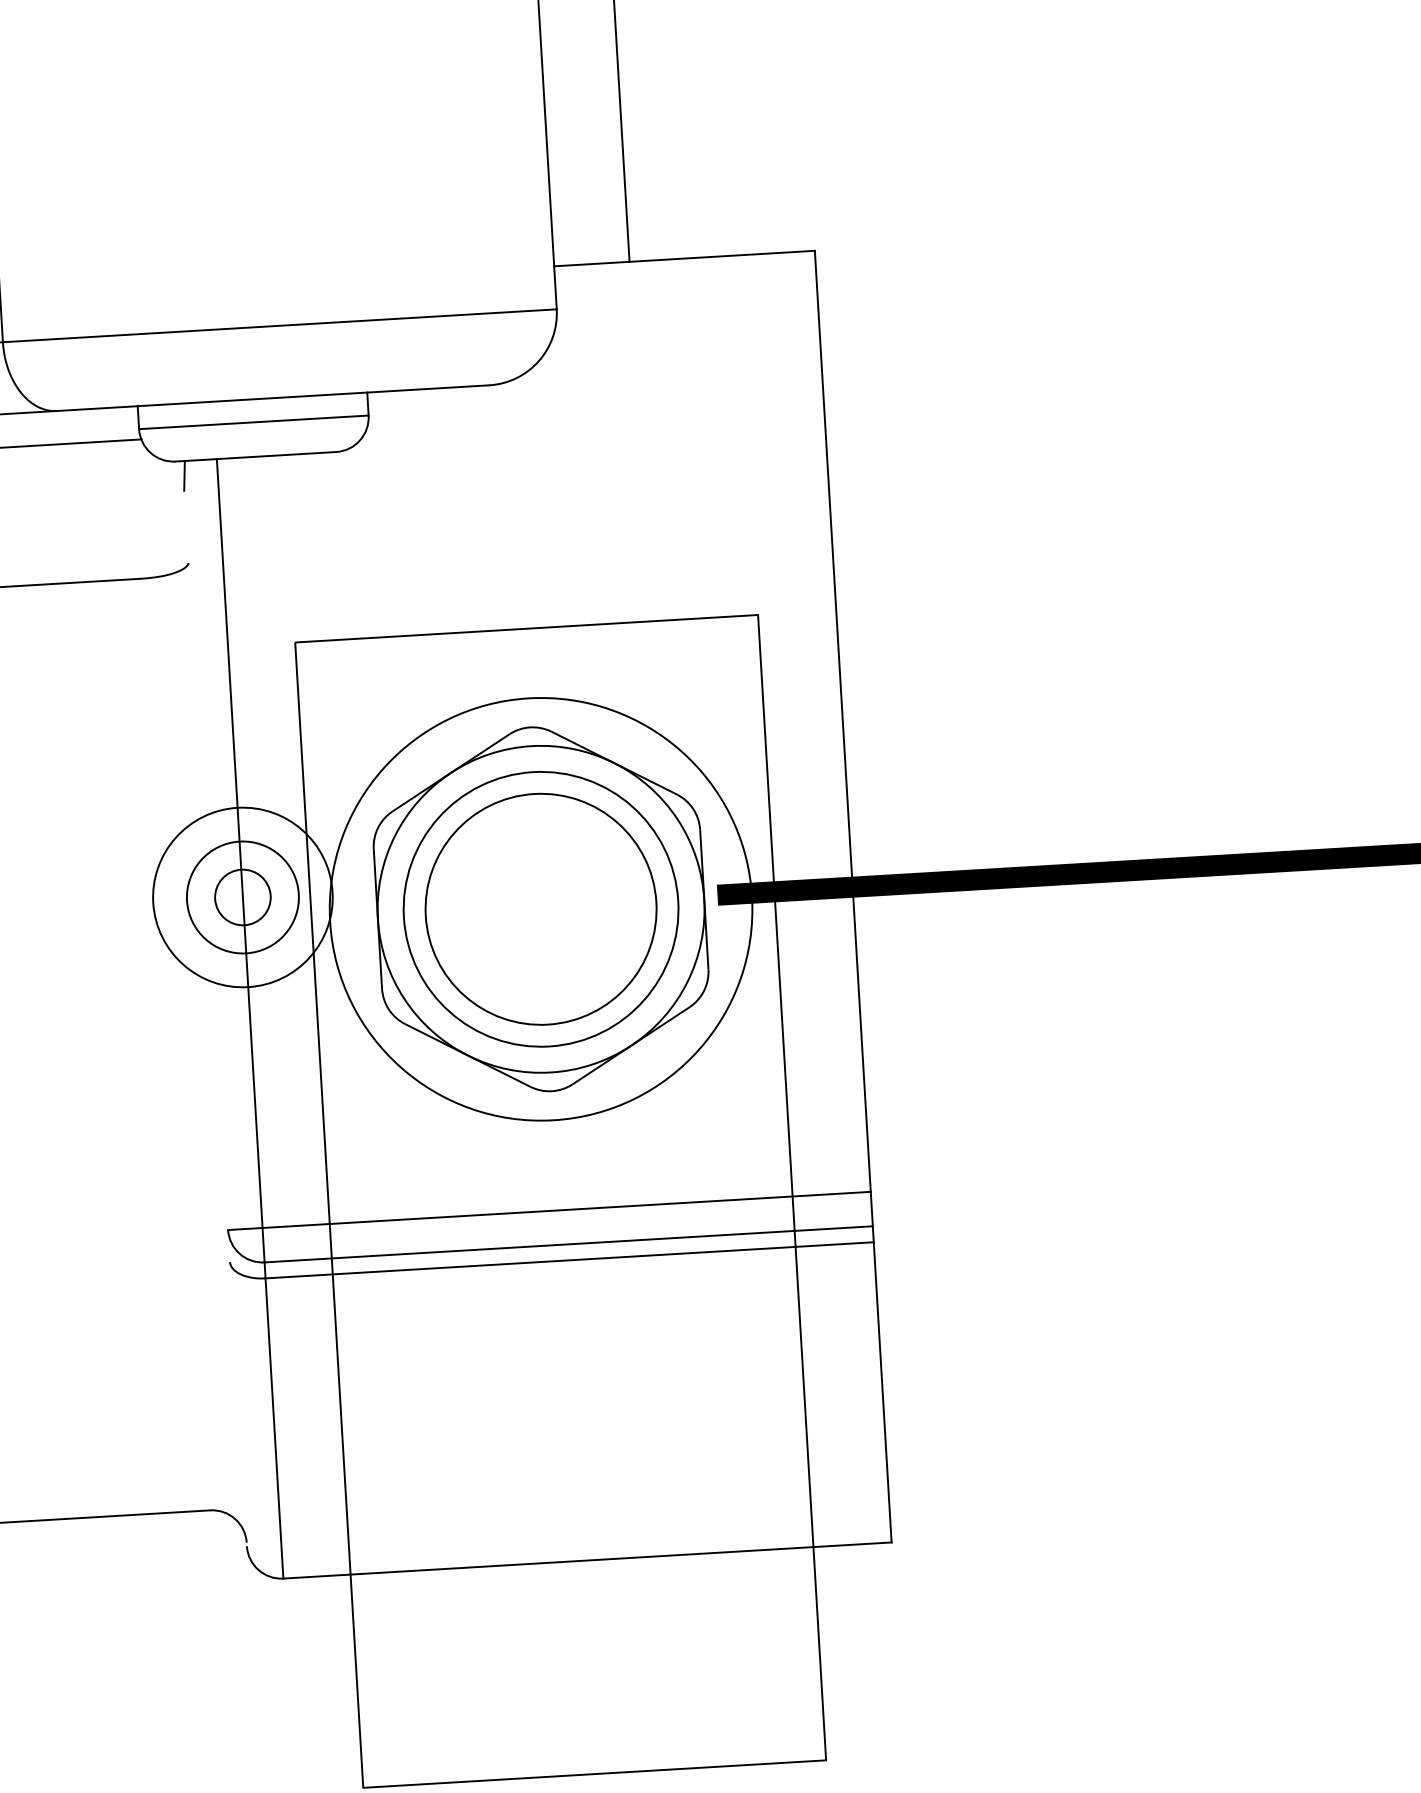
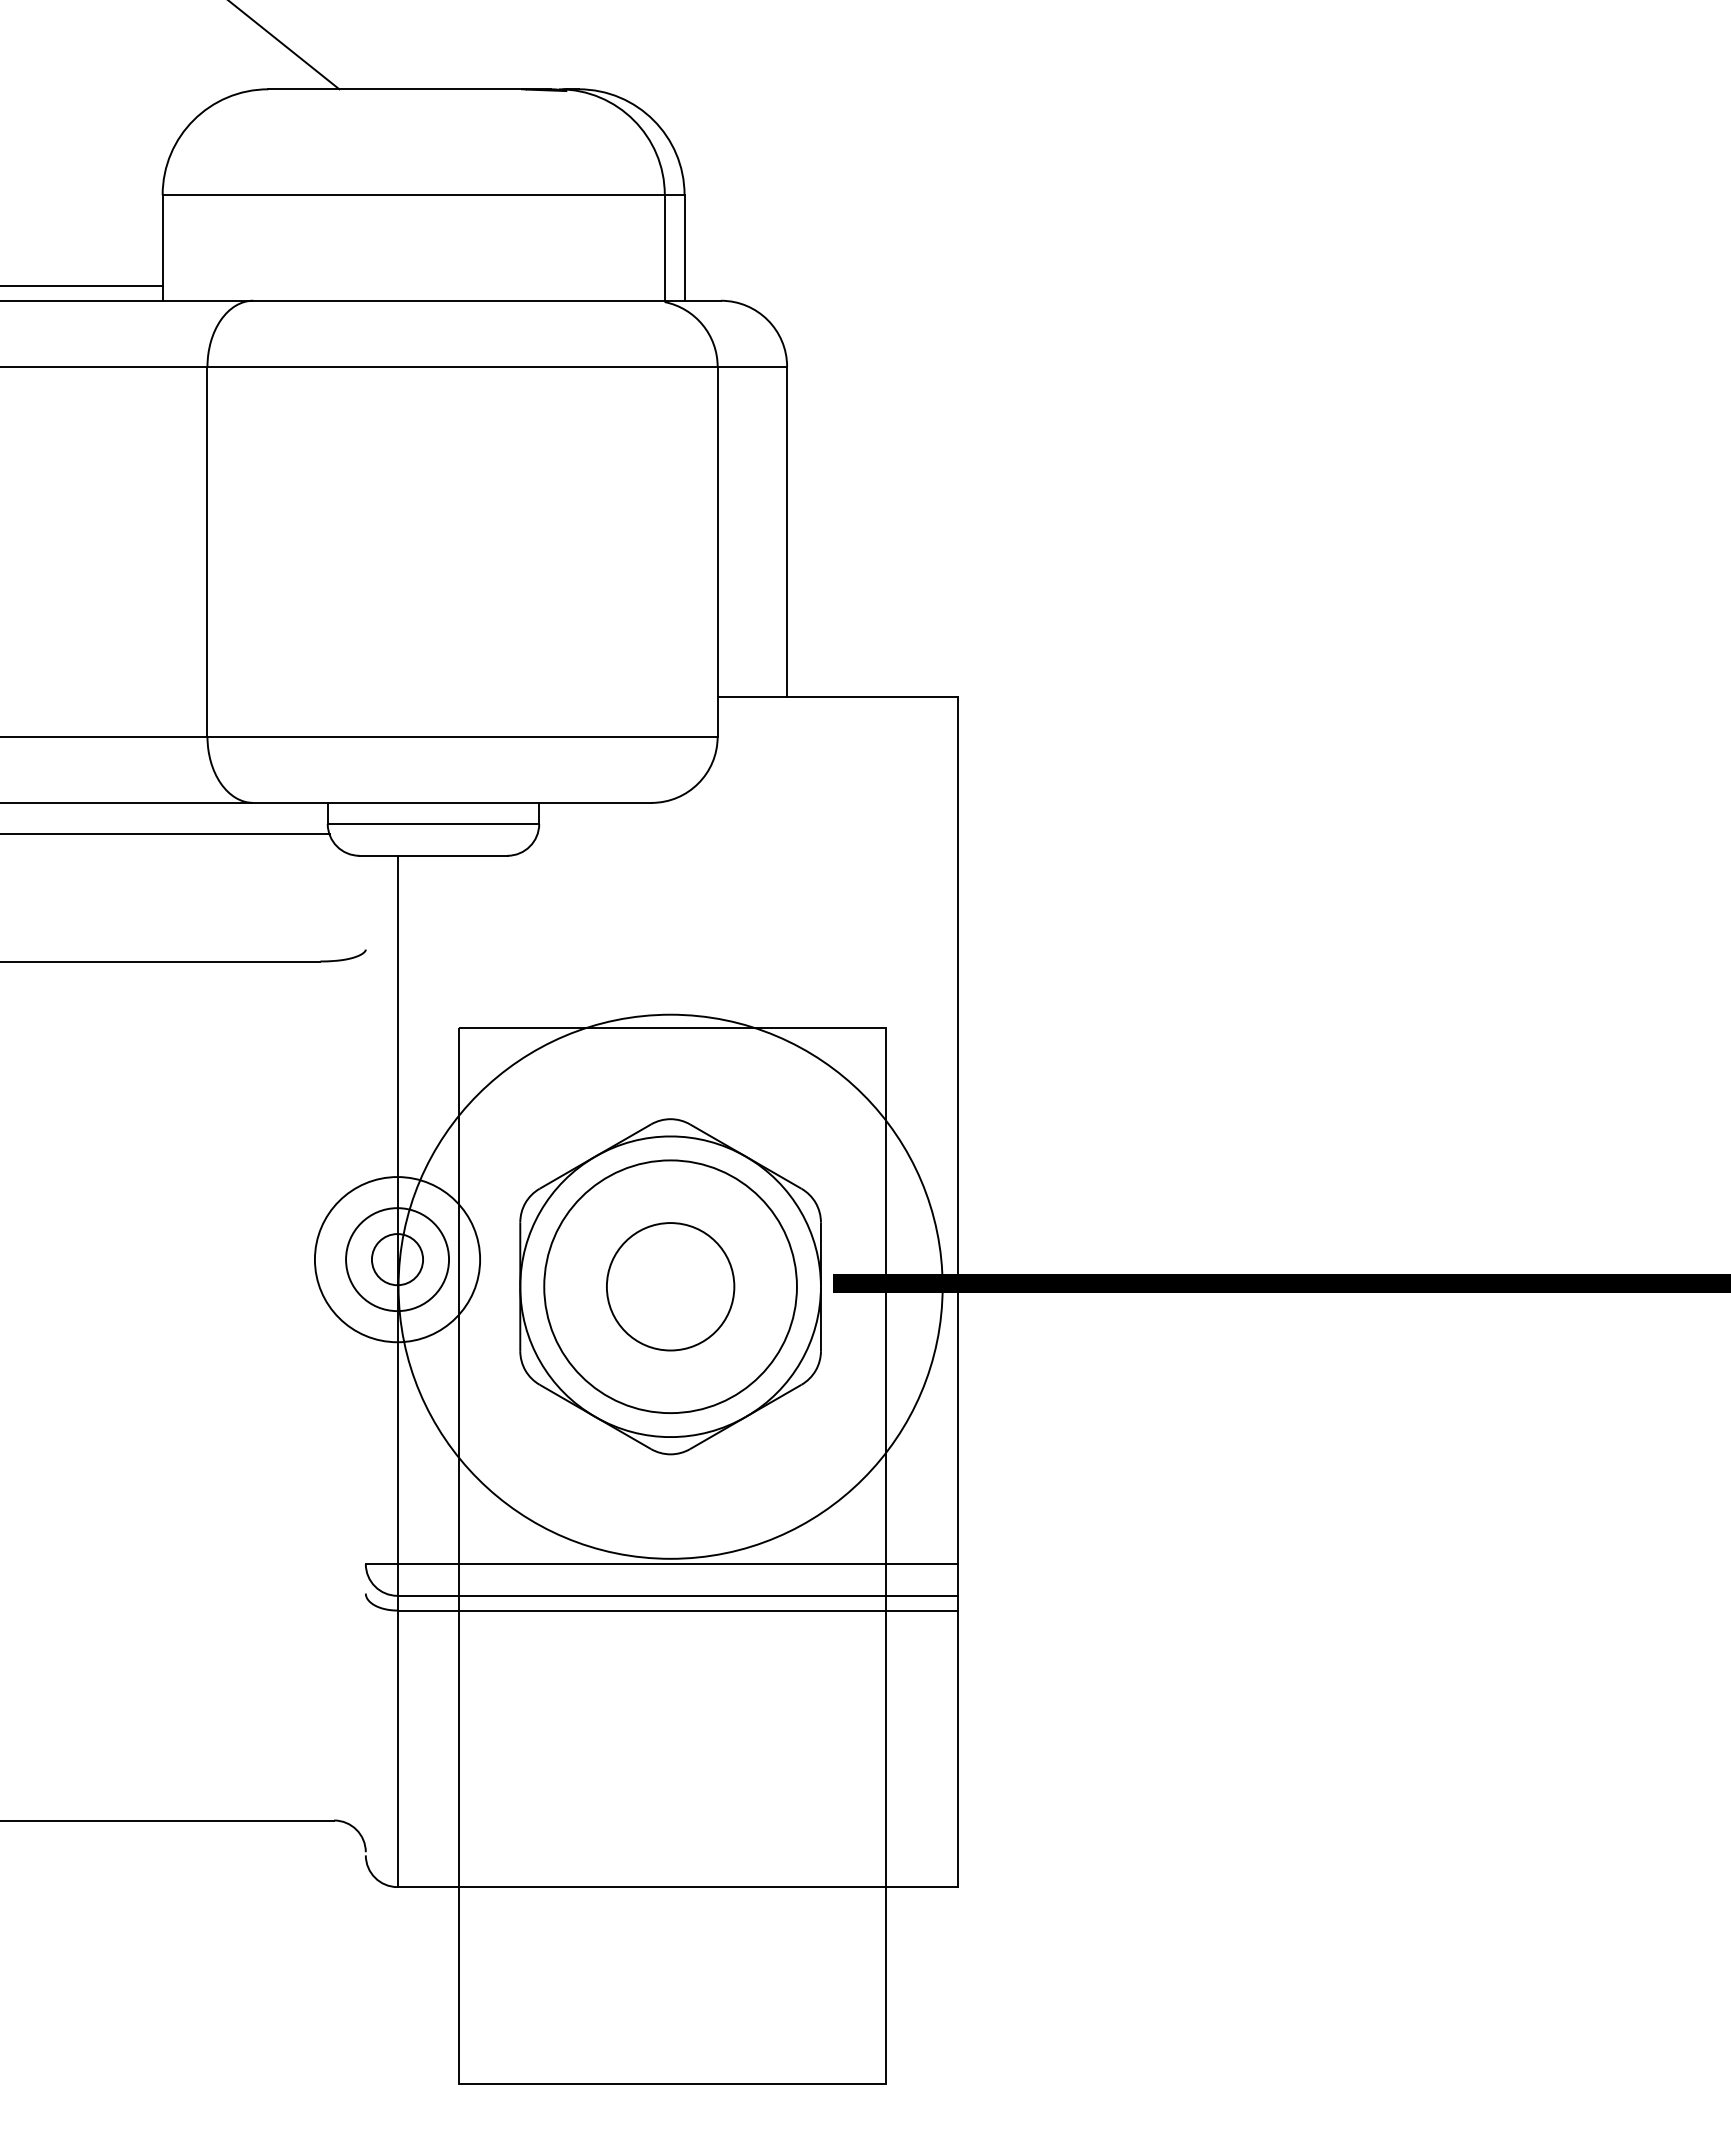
line: (184, 475) -> (366, 869), removed
circle: (540, 909) -> (670, 1286), size x0.6
circle: (540, 909) -> (670, 1286), size x1.4

